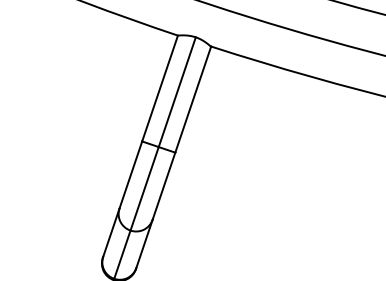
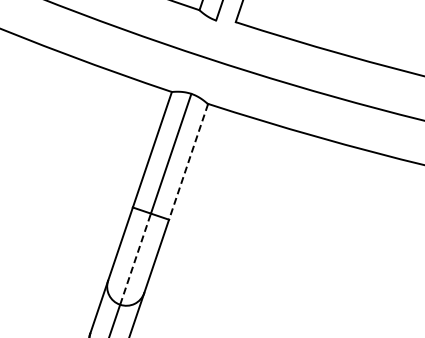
line: (193, 99) -> (188, 161), solid -> dashed
line: (144, 188) -> (135, 258), solid -> dashed

